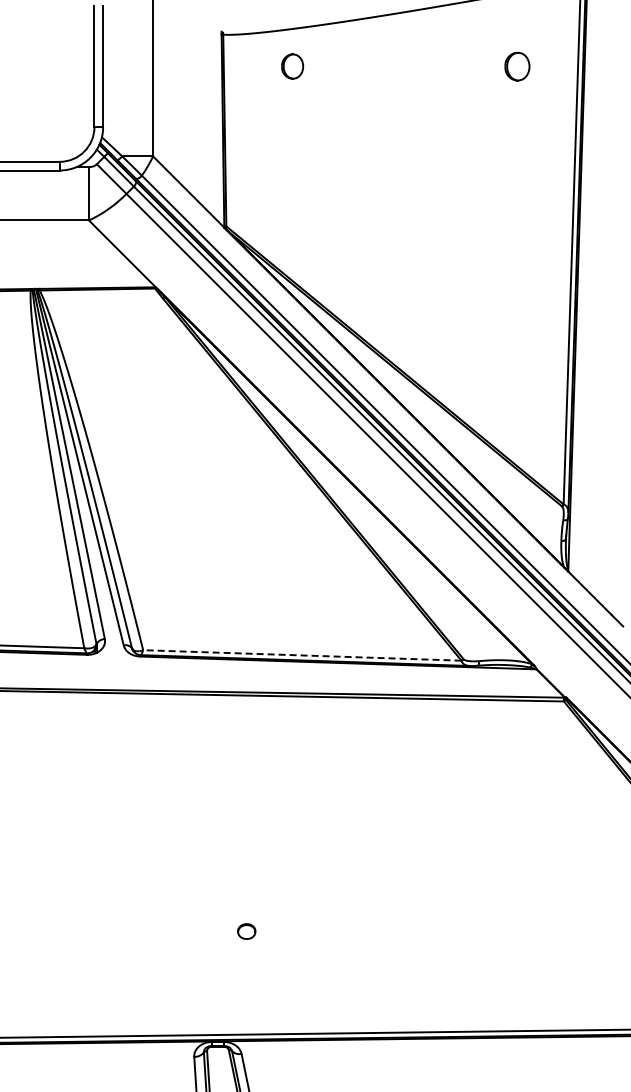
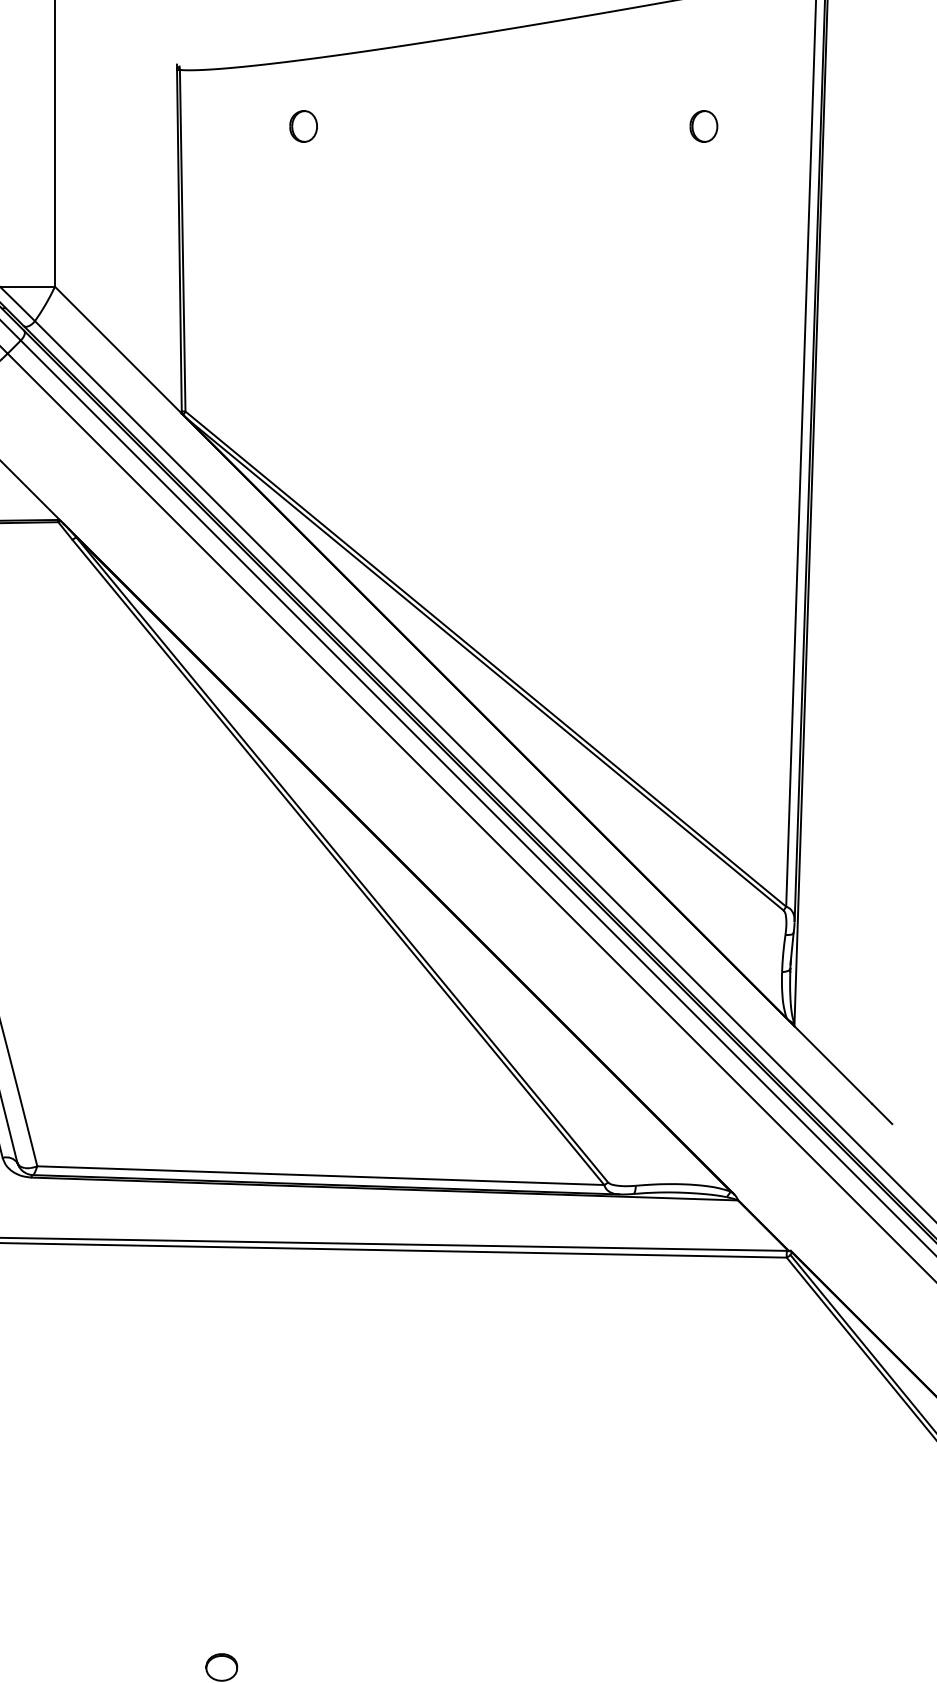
part: (292, 65) -> (303, 124), size x0.71
part: (517, 65) -> (703, 124), size x0.62
line: (301, 655) -> (319, 1175), dashed -> solid

